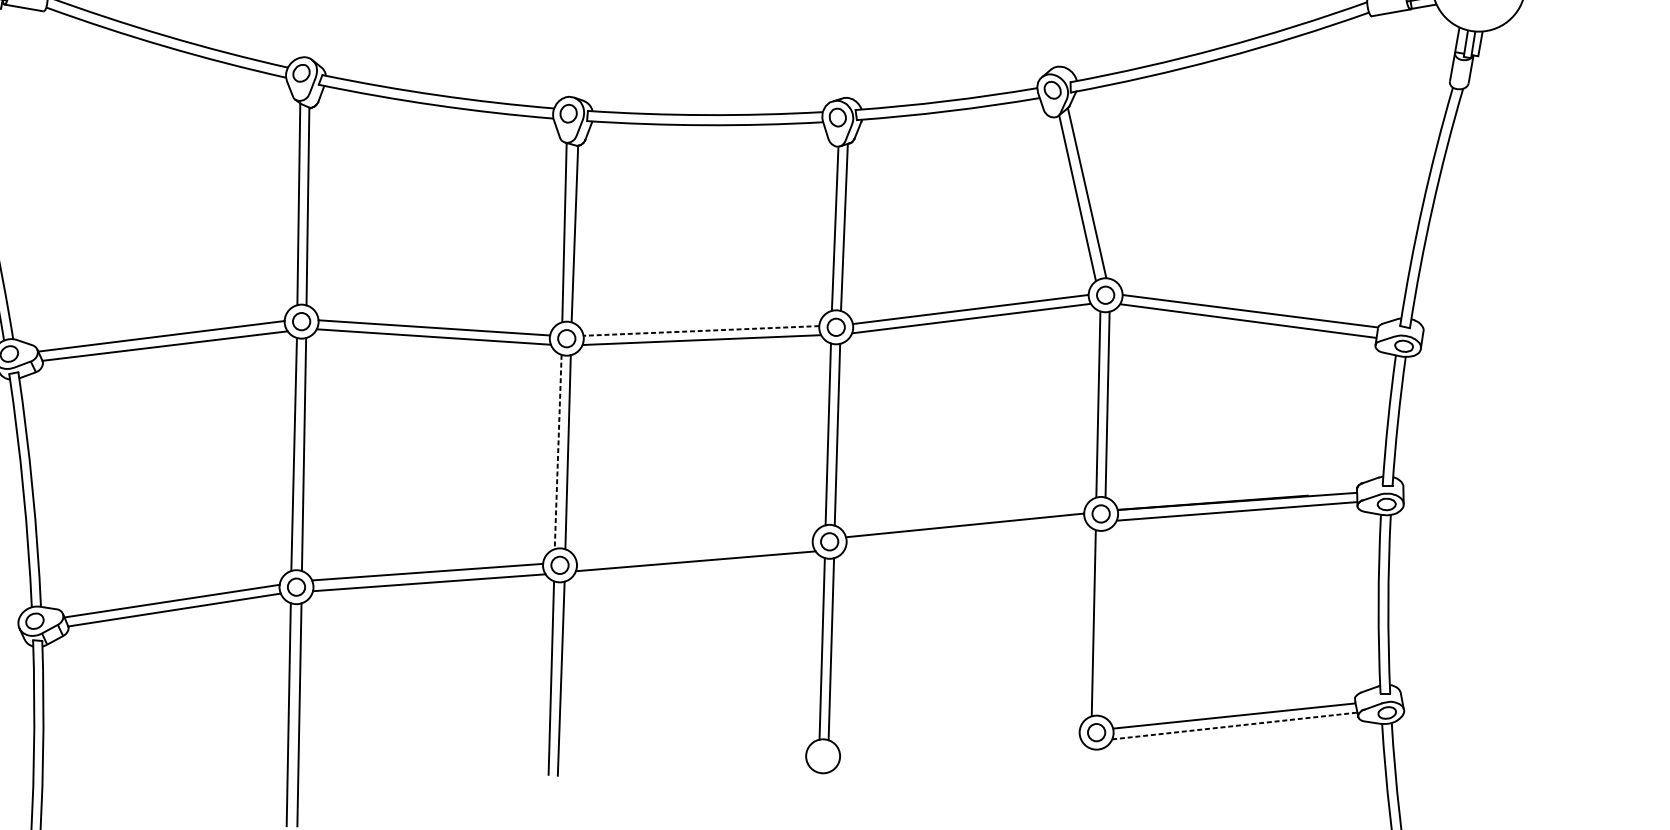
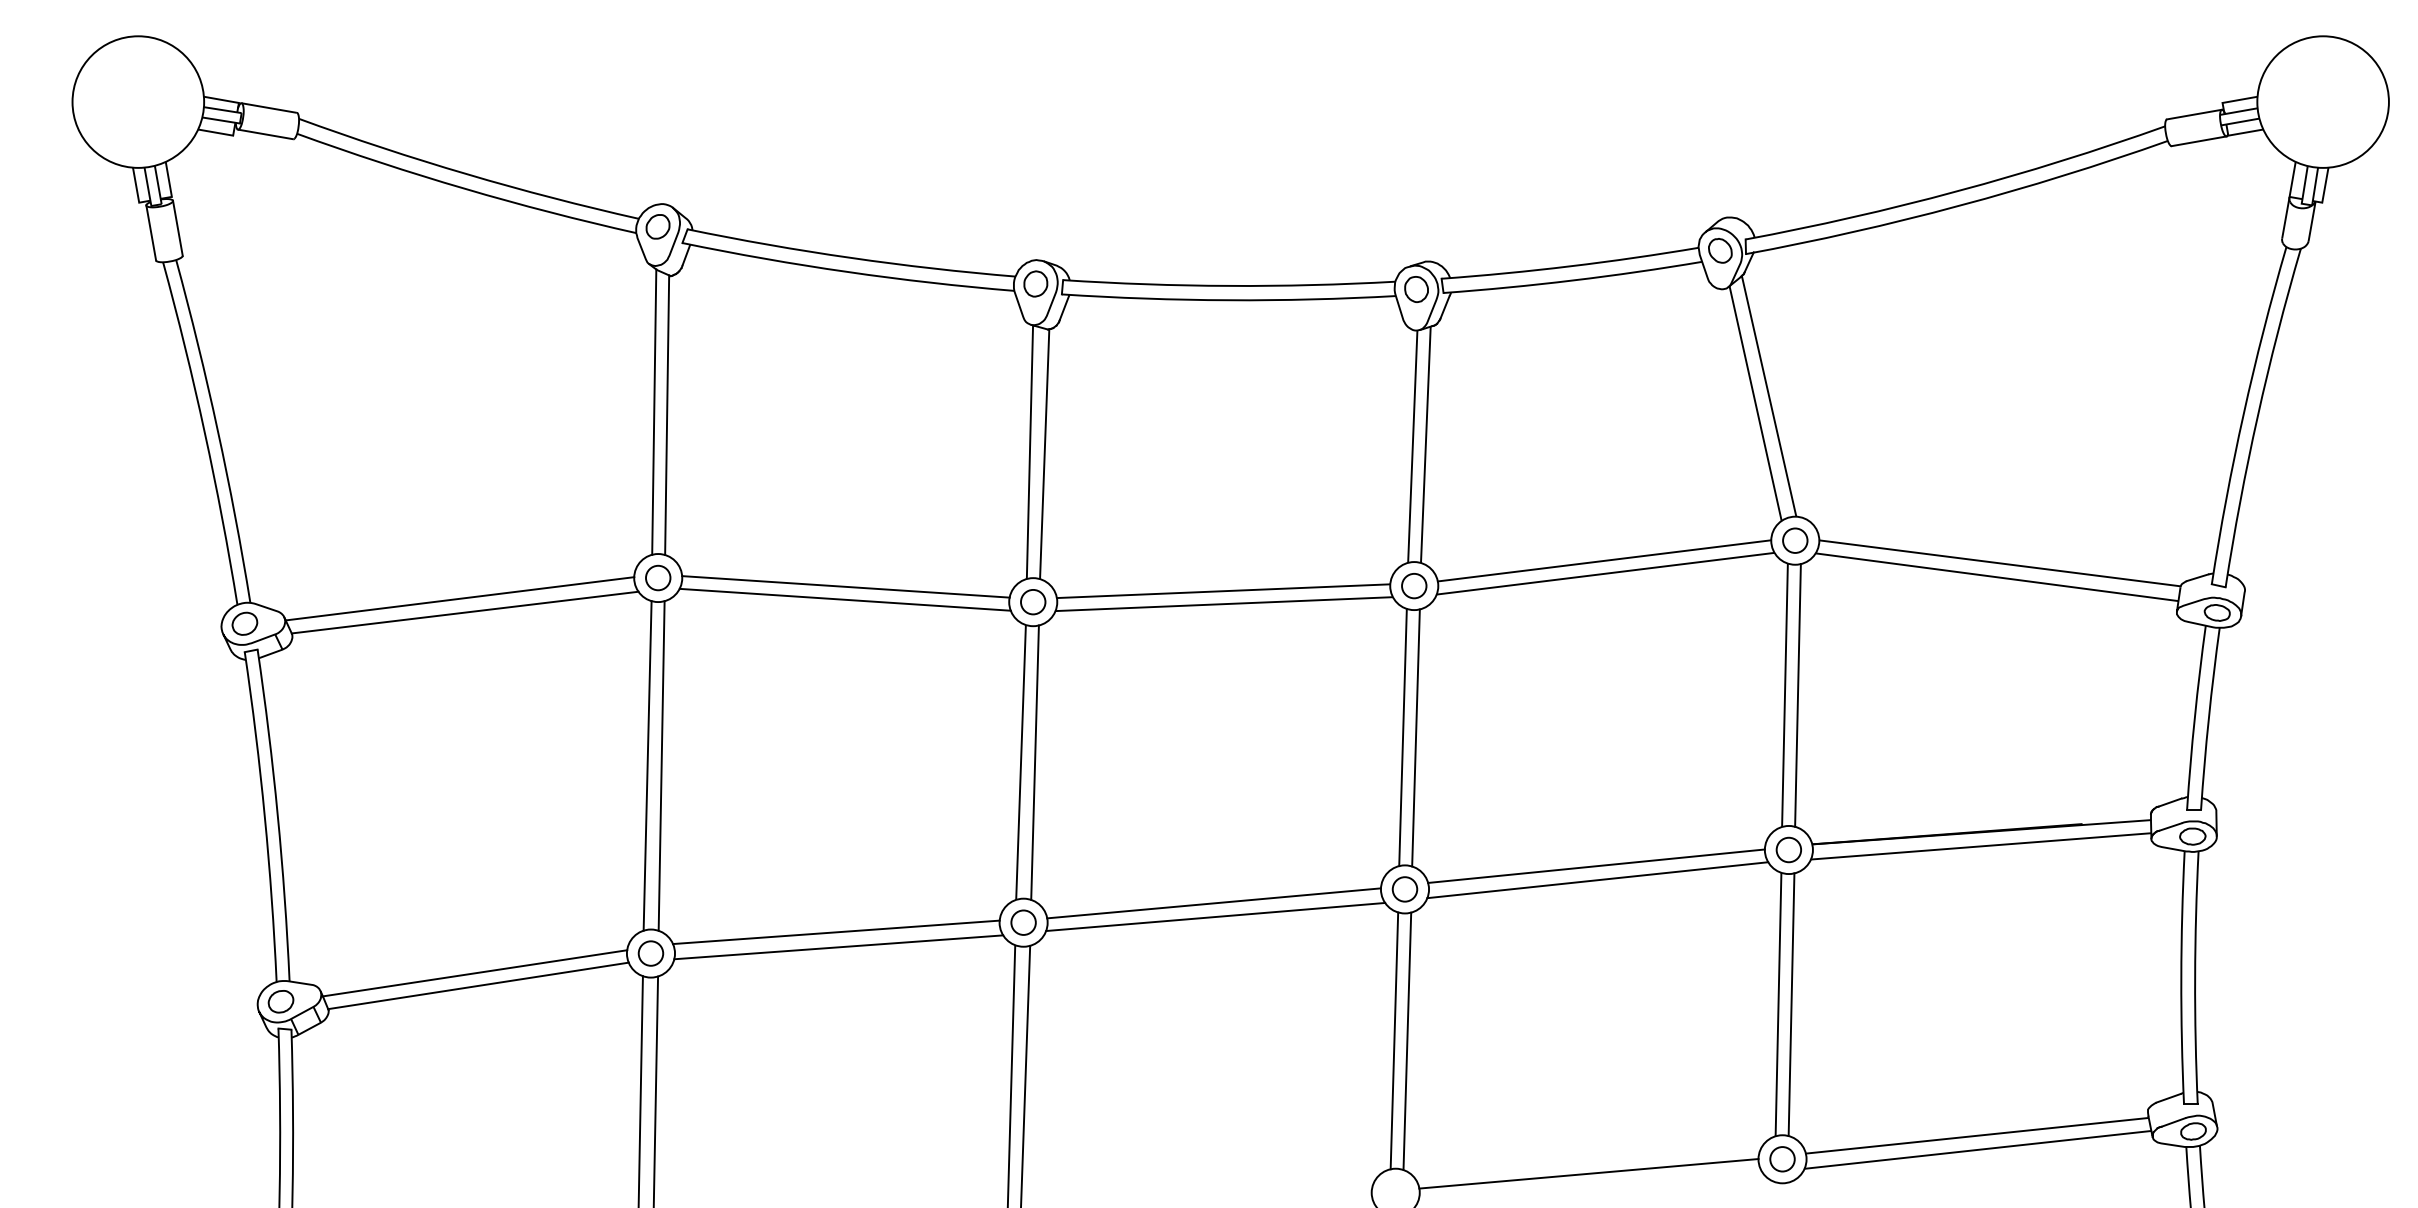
line: (701, 331) -> (1223, 591), dashed -> solid
line: (558, 452) -> (1021, 762), dashed -> solid
line: (965, 535) -> (1597, 880), added
line: (694, 551) -> (1213, 903), added
line: (1102, 623) -> (1791, 1004), added
line: (1235, 725) -> (1978, 1149), dashed -> solid
line: (959, 742) -> (1588, 1173), added

